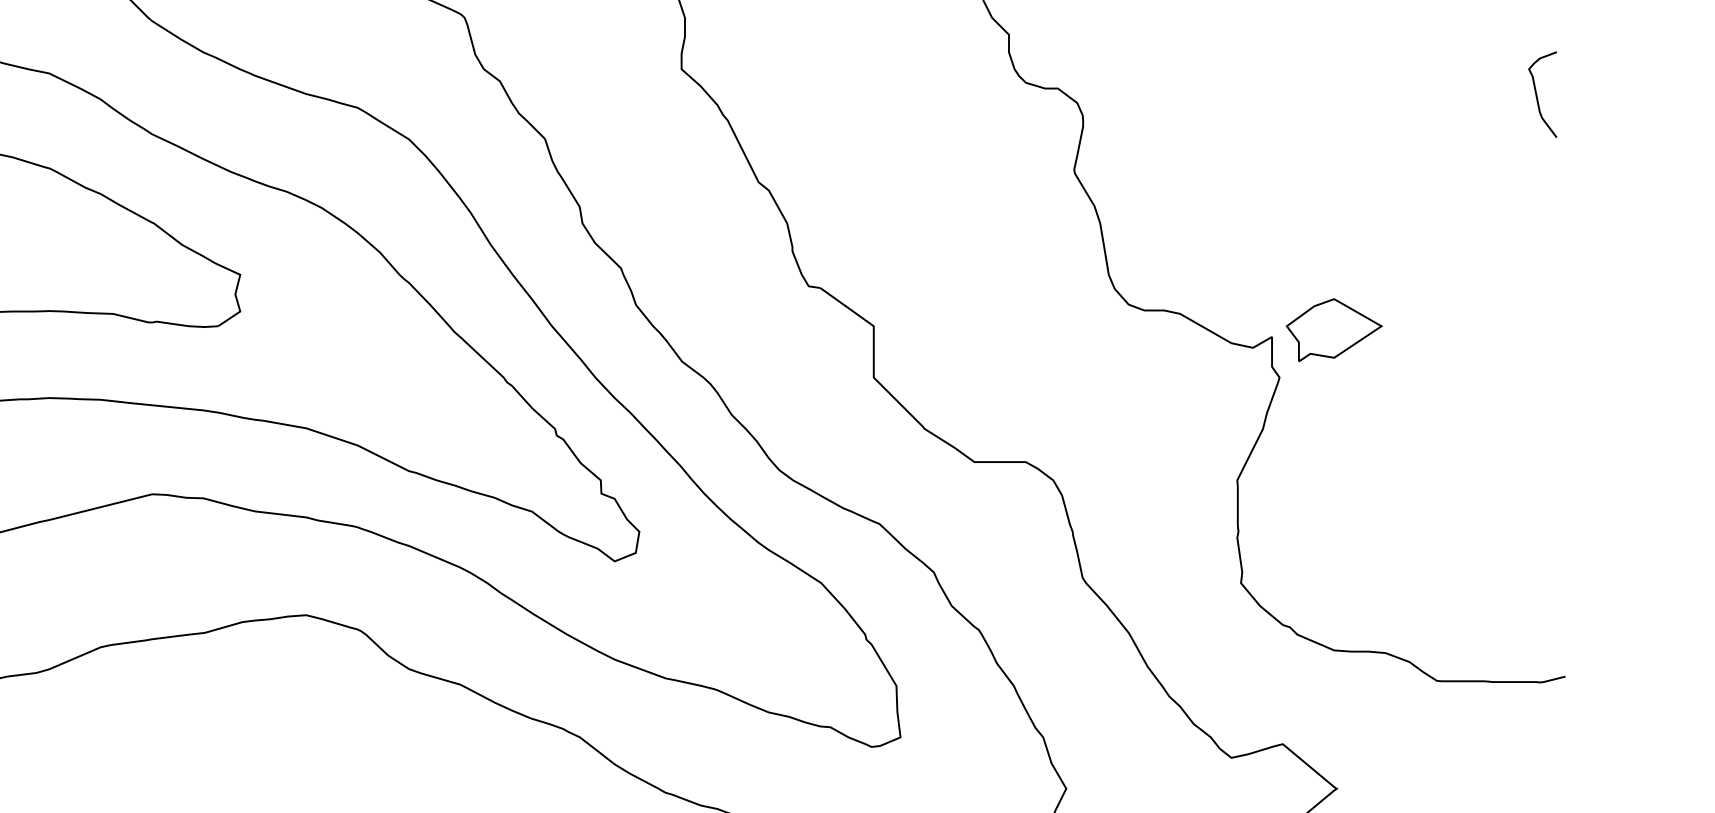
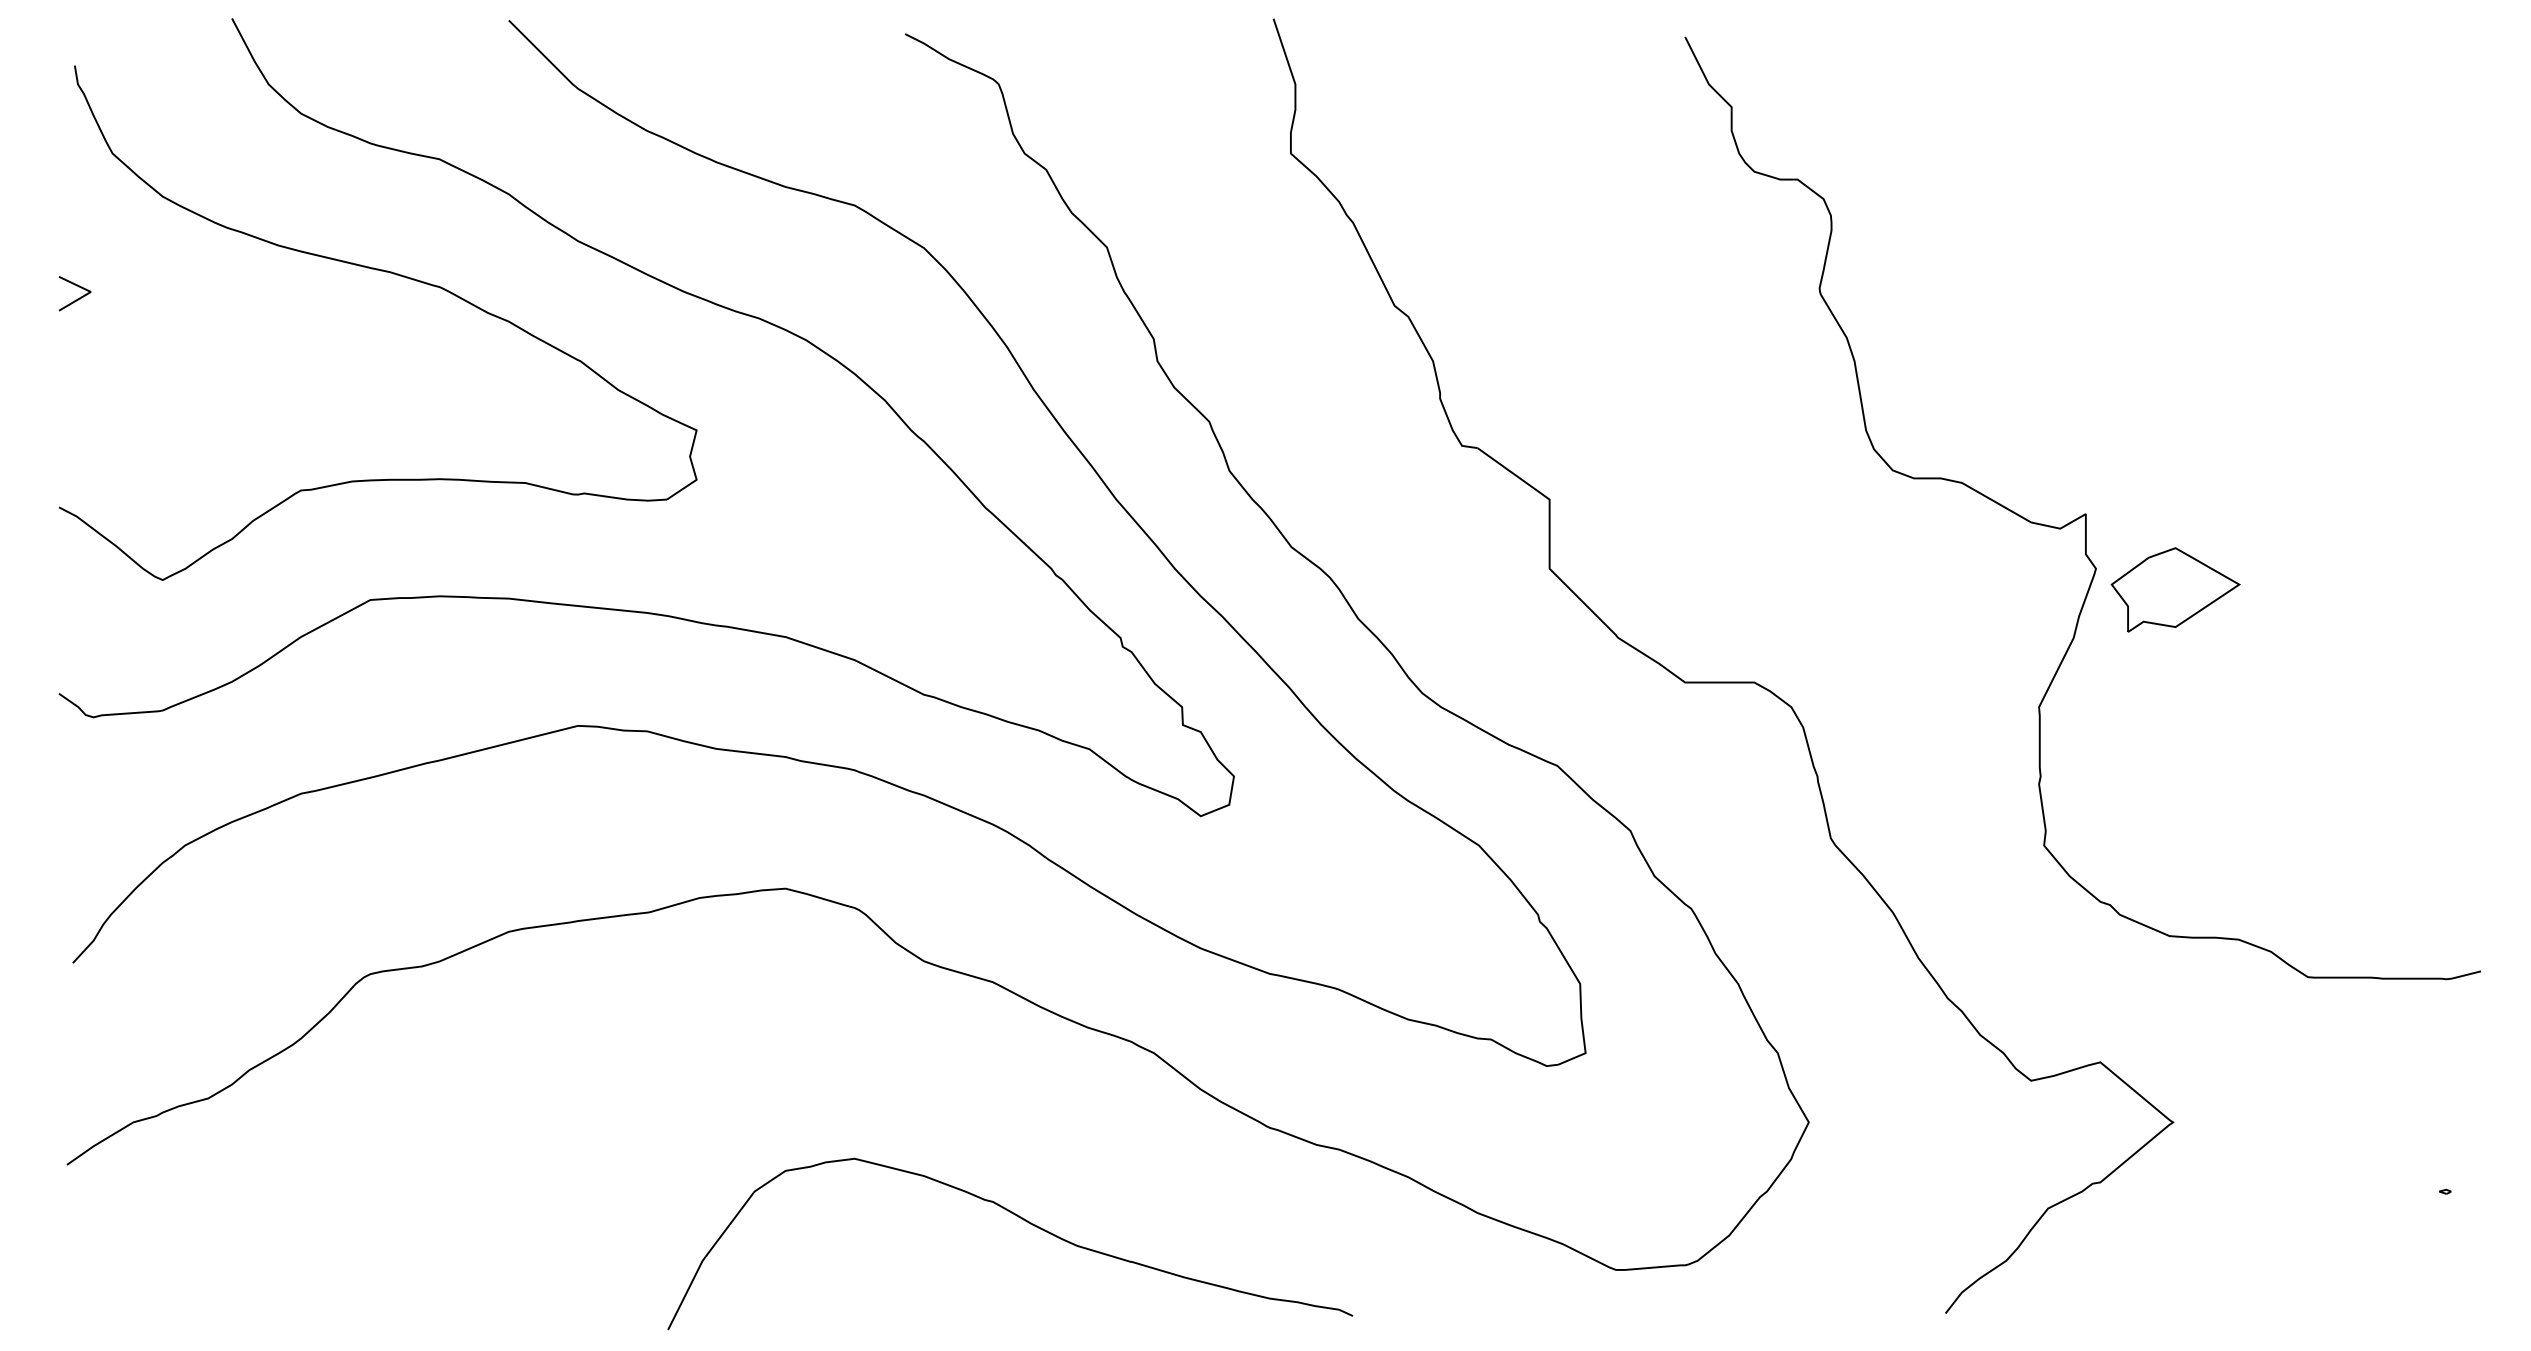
curve: (1537, 96) -> (2443, 190), removed
part: (1334, 329) -> (2175, 589), moved

